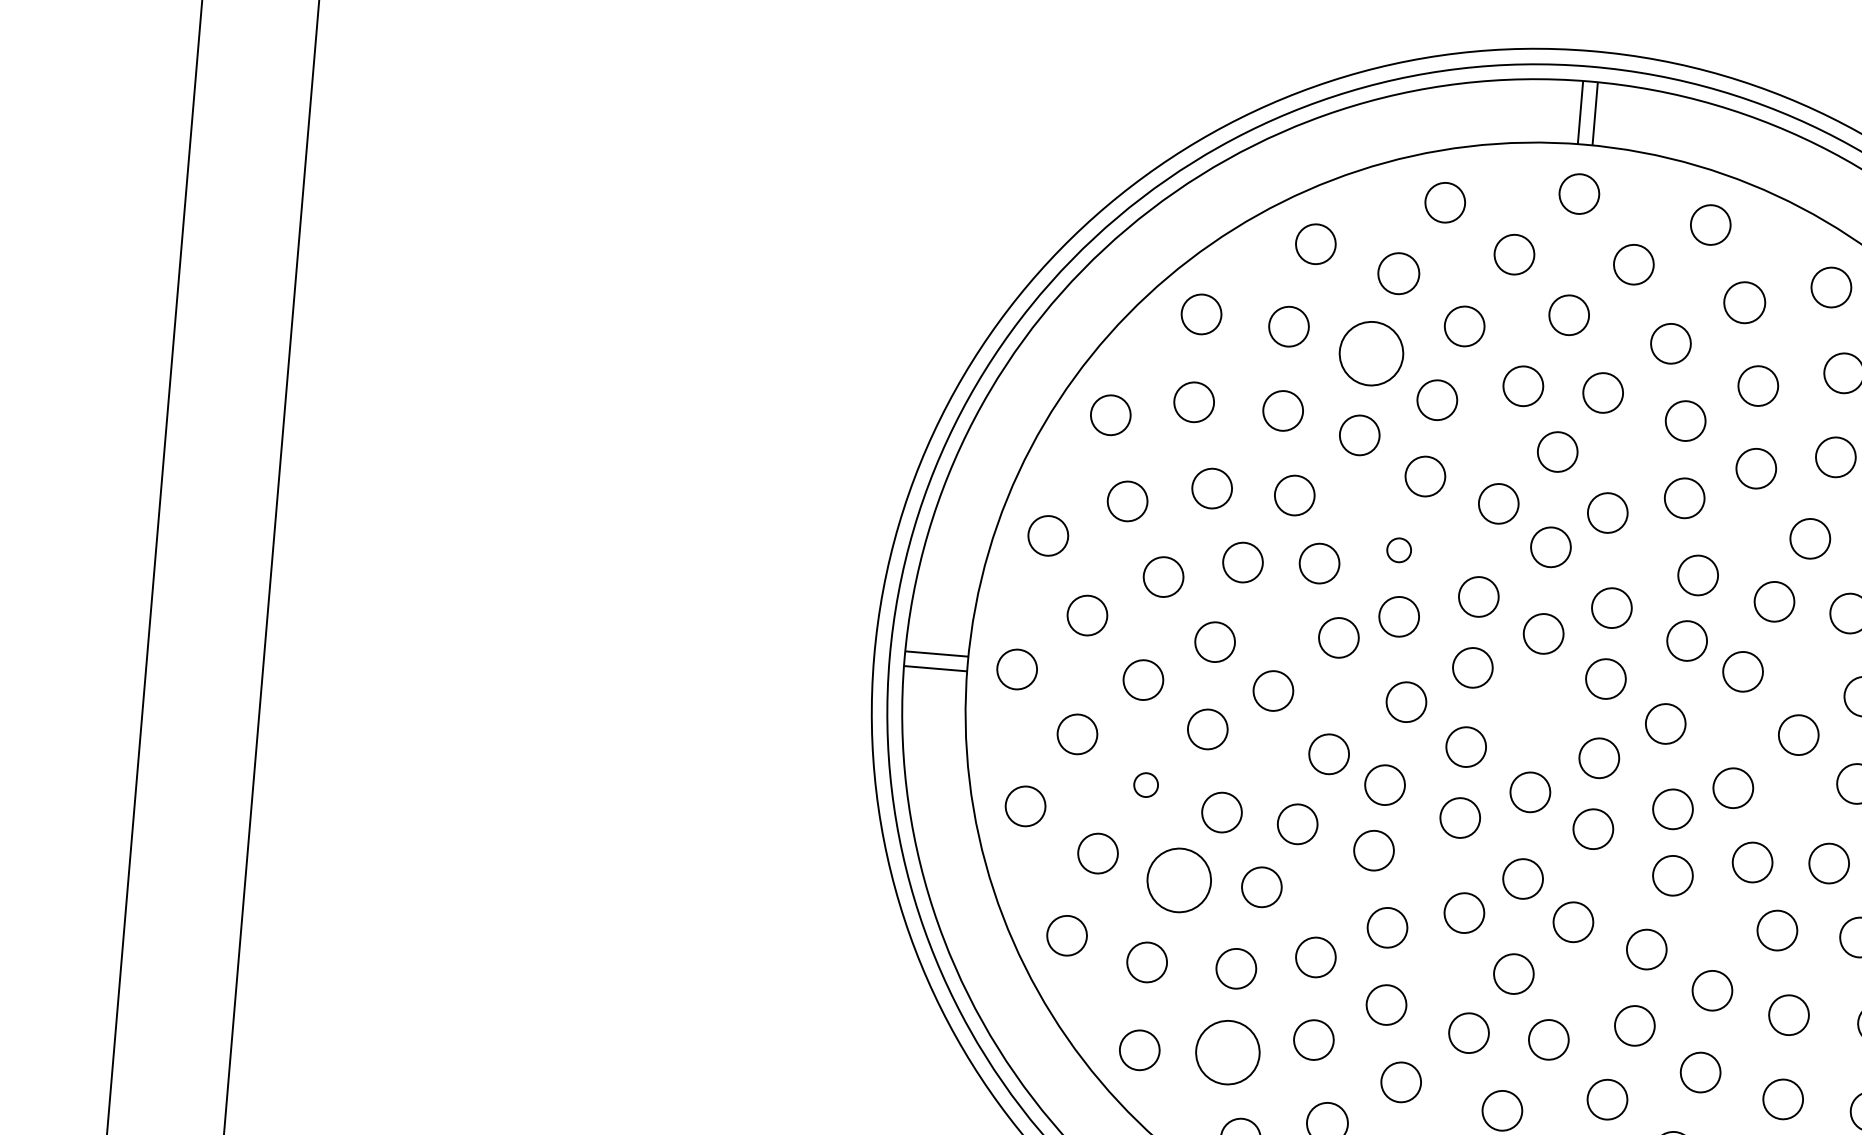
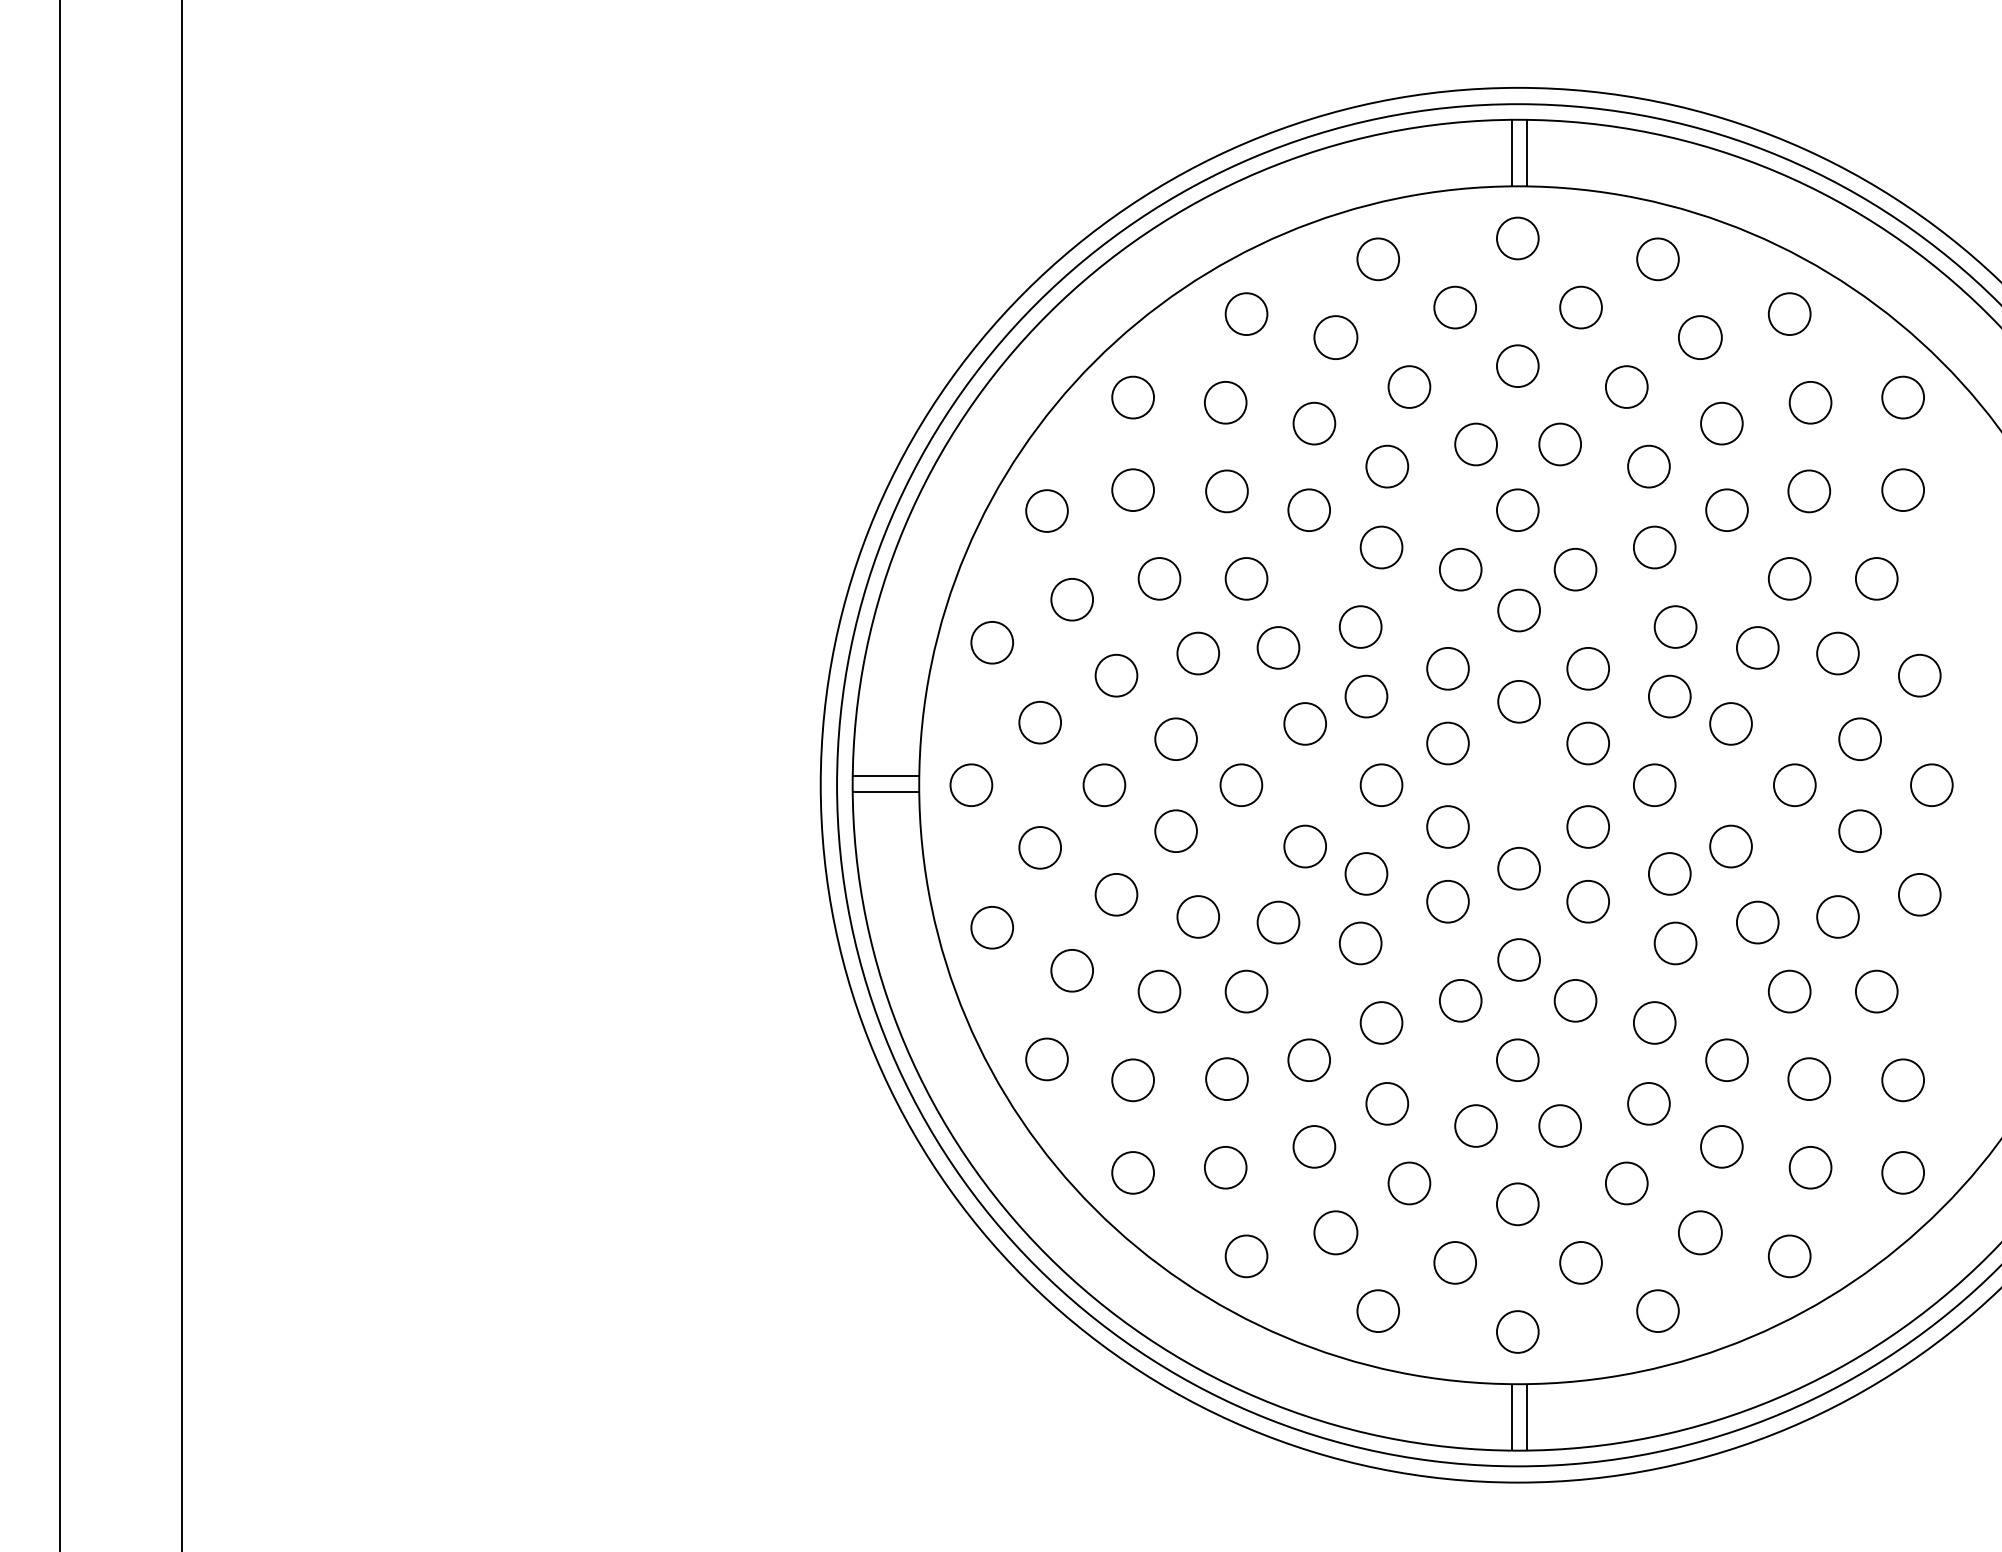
part: (1371, 353) -> (1314, 423), size x0.62
part: (1399, 549) -> (1360, 626), size x1.67
part: (1146, 784) -> (1116, 894), size x1.67
part: (1179, 880) -> (1159, 991), size x0.62
part: (1227, 1052) -> (1225, 1167), size x0.62

